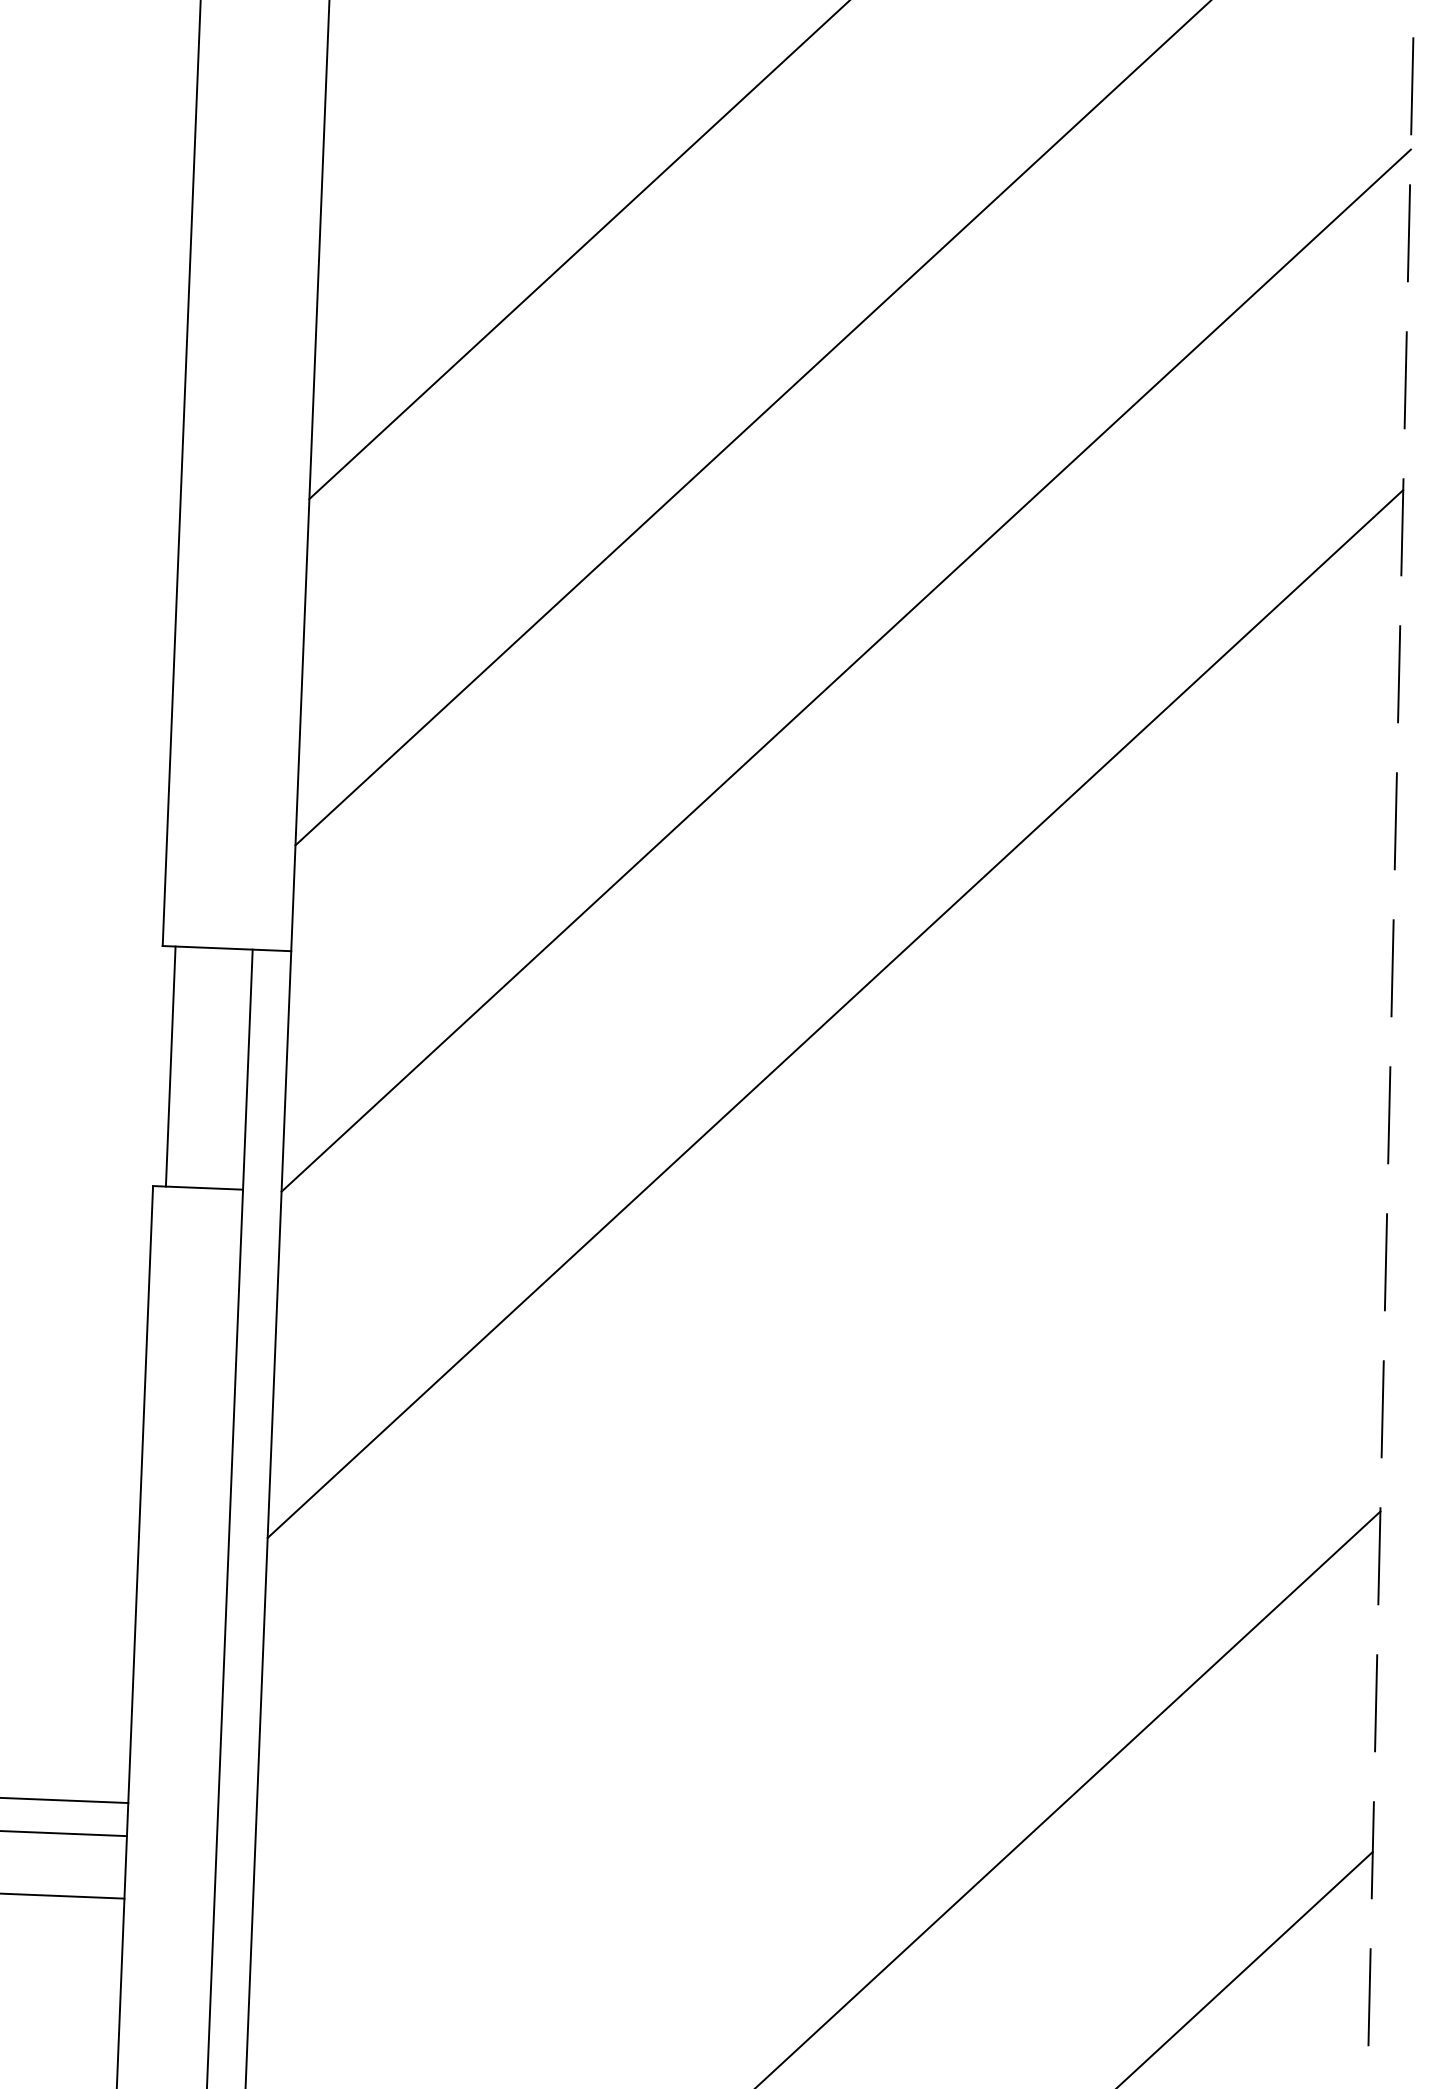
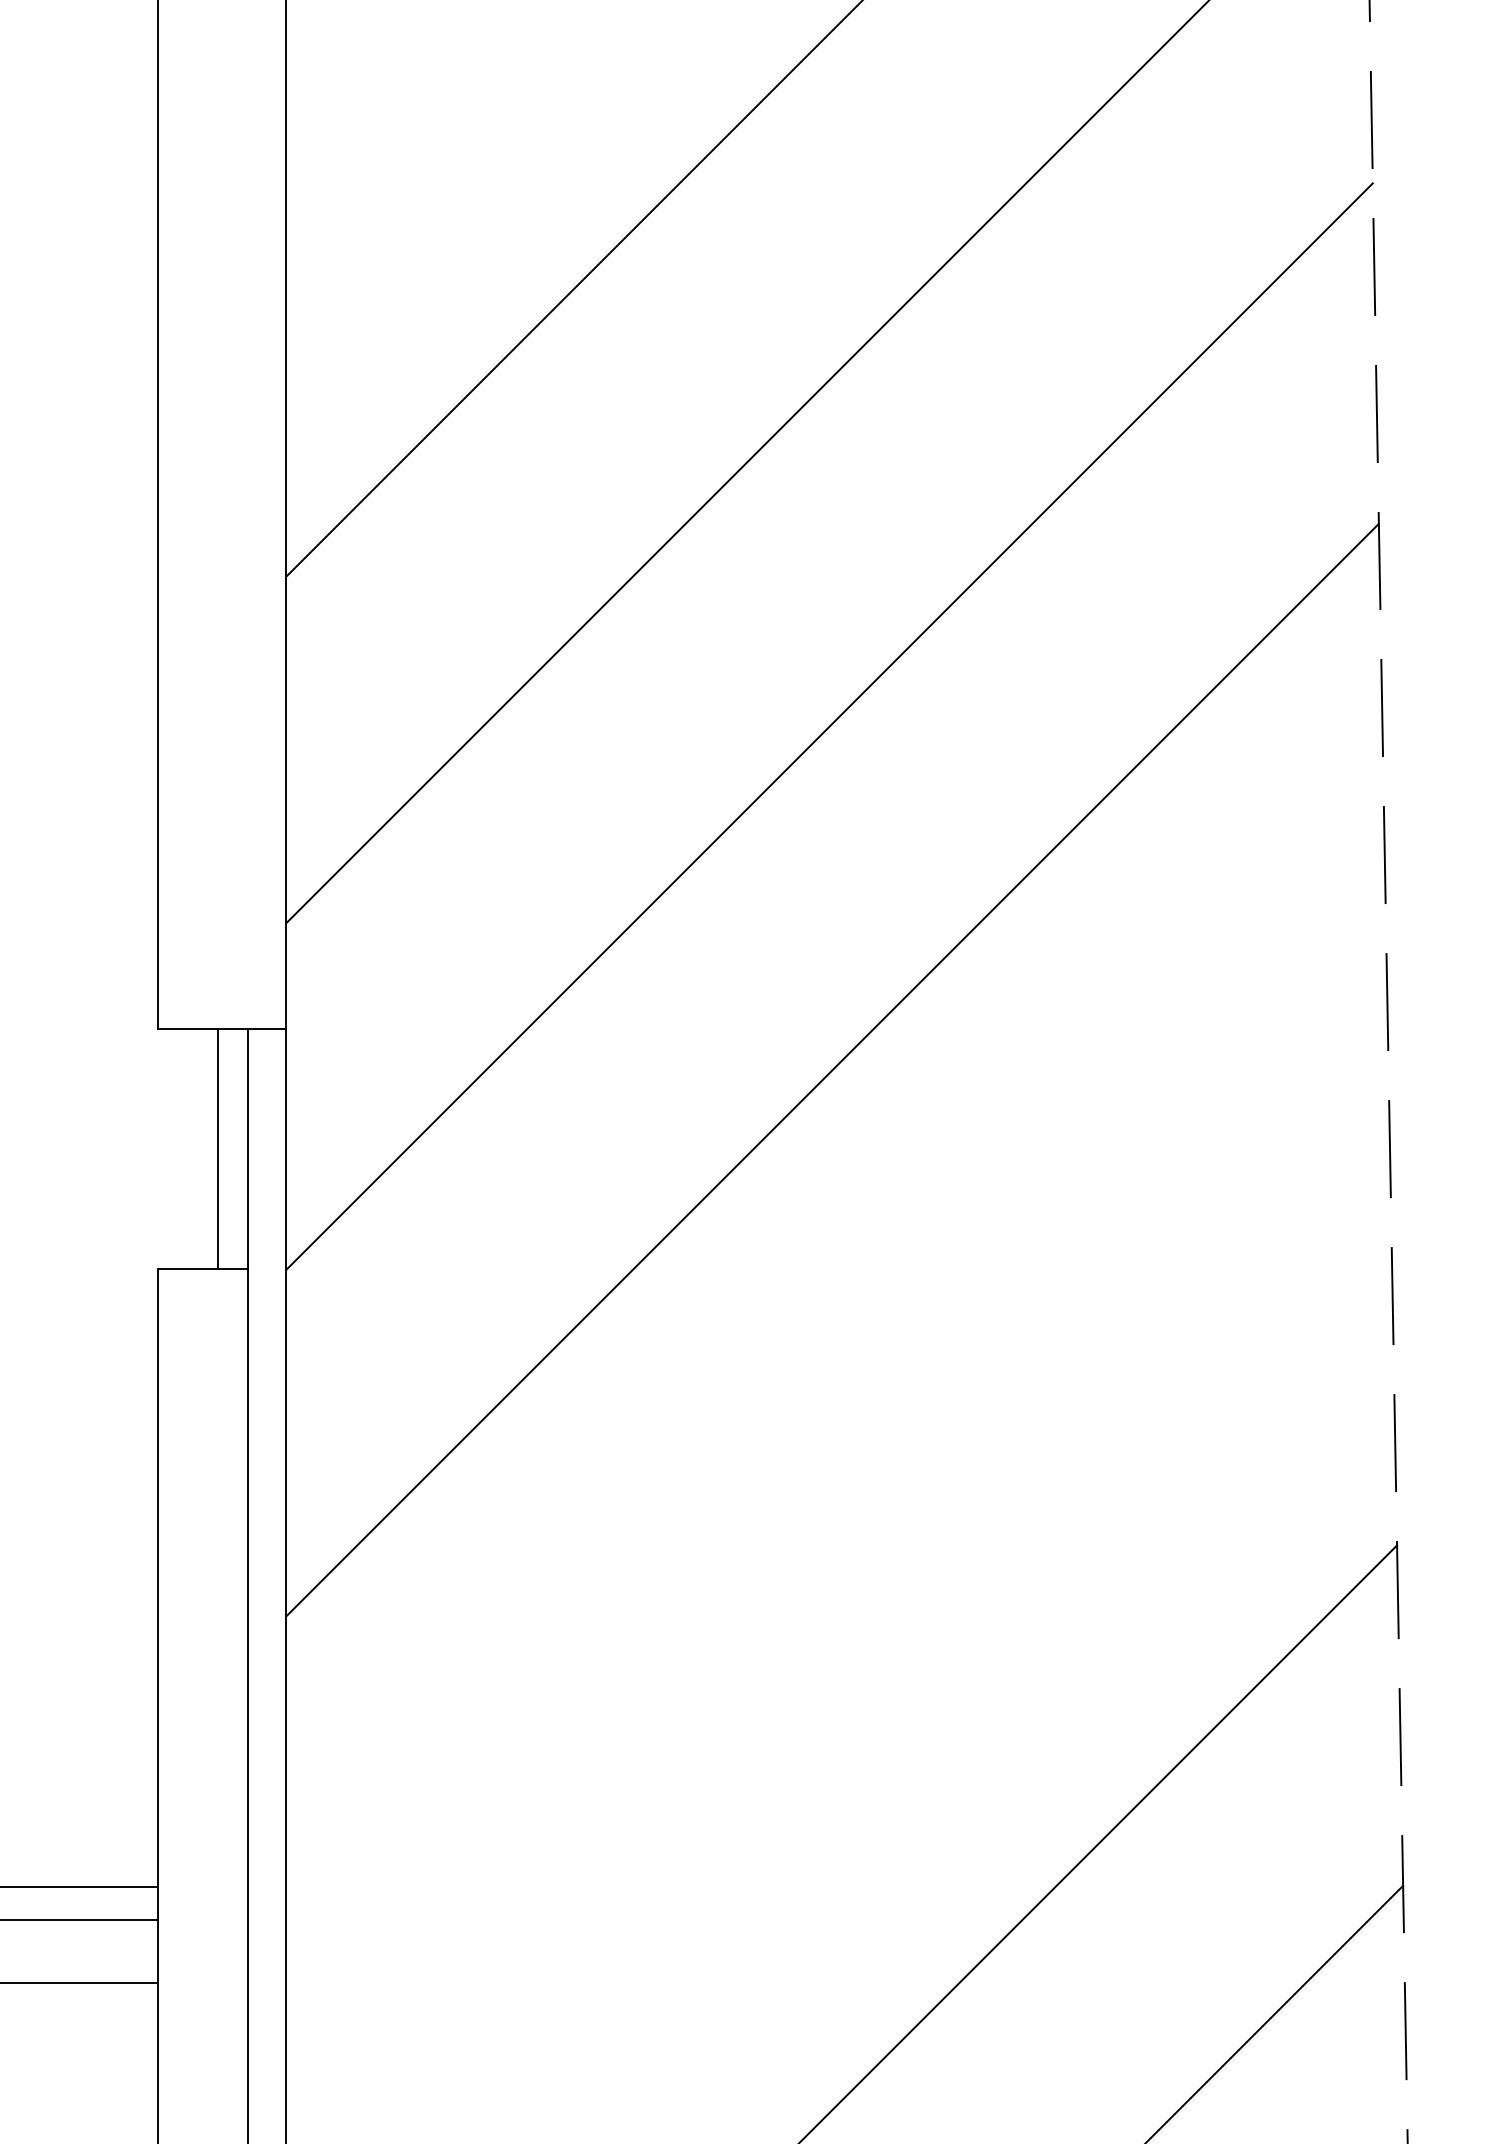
line: (170, 1066) -> (217, 1149), moved

